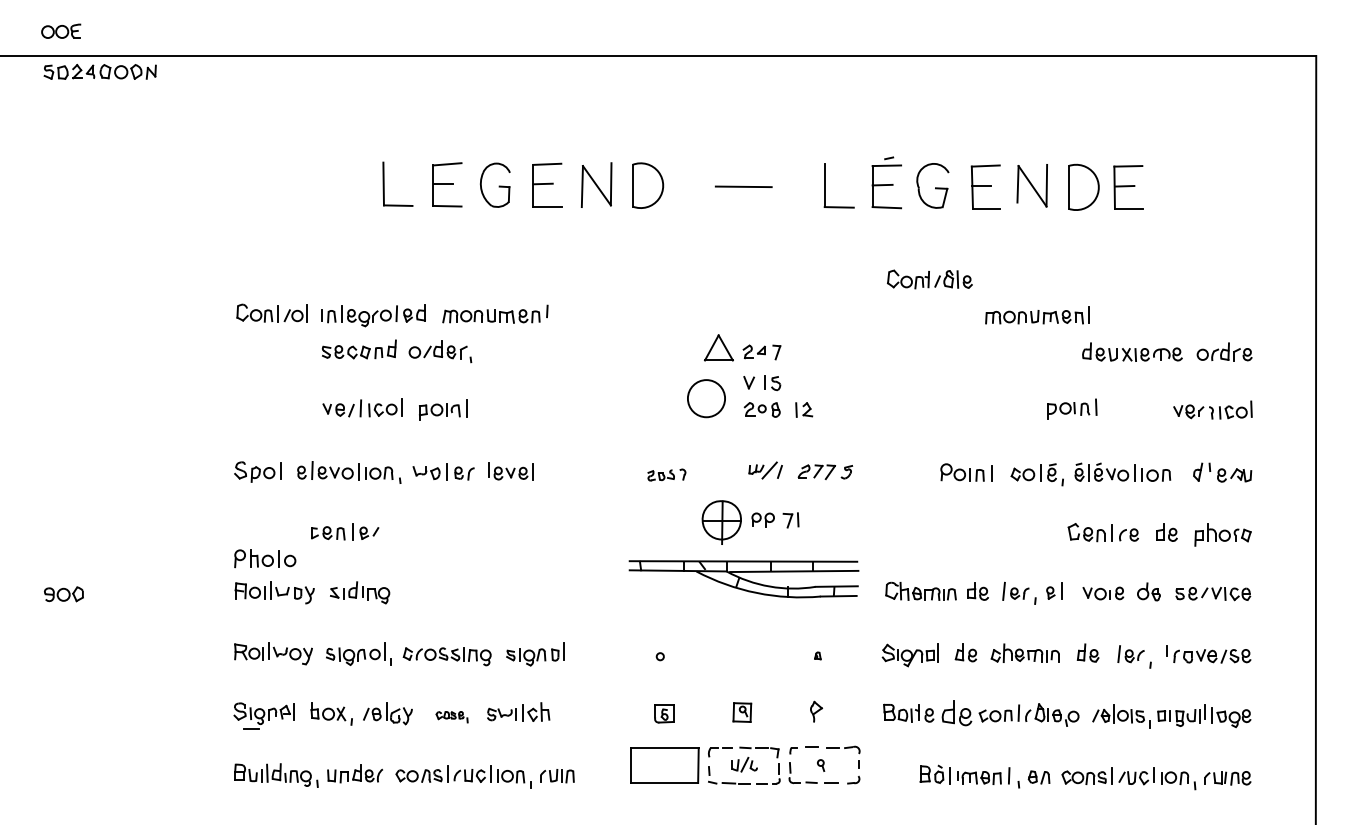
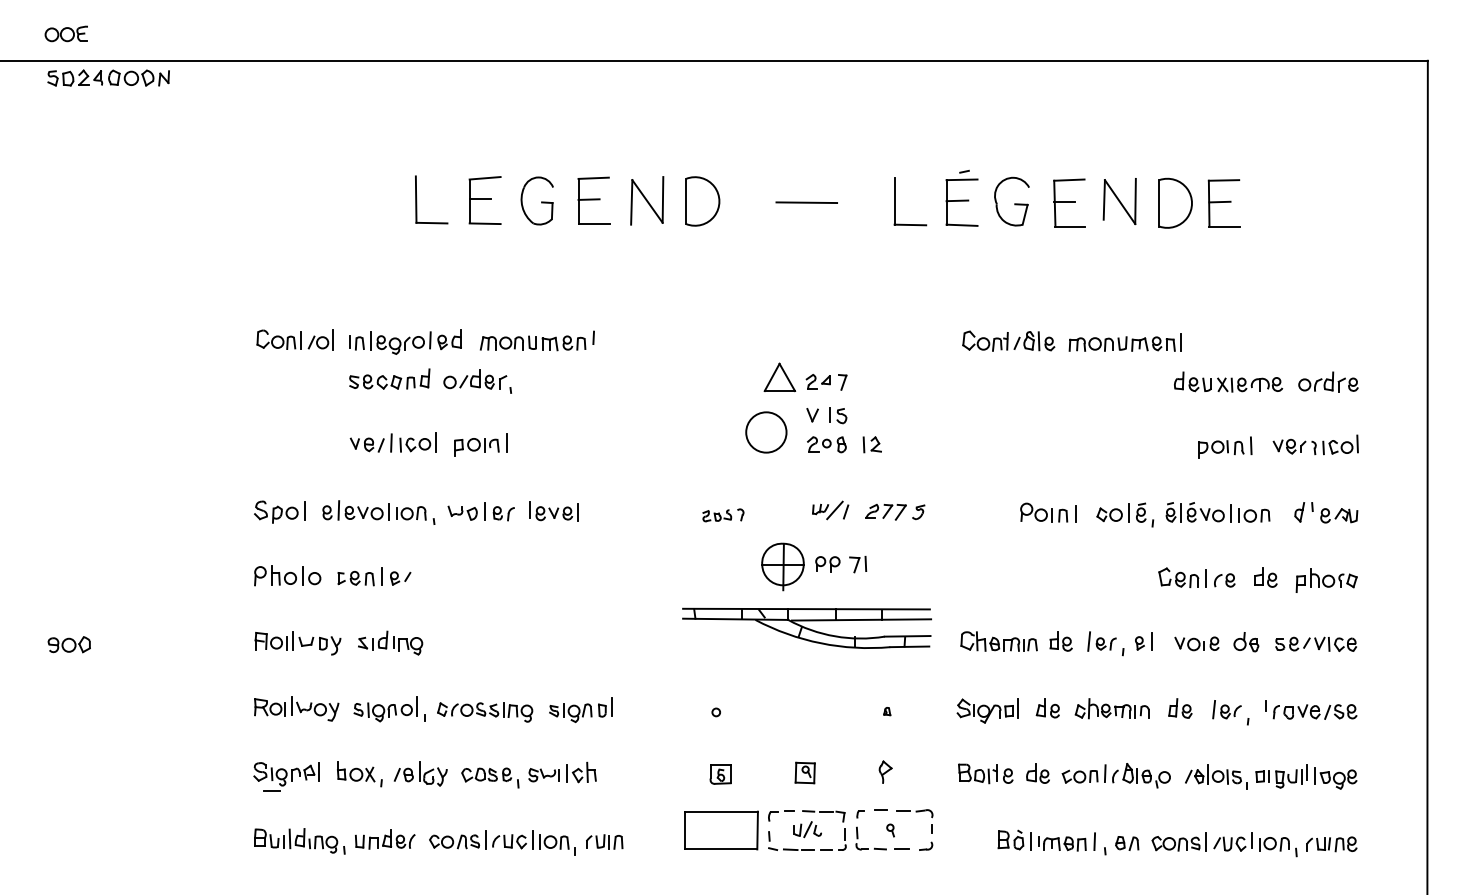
part: (929, 278) -> (1008, 340), moved
part: (1072, 408) -> (1225, 447), moved
part: (265, 558) -> (287, 575), moved
part: (956, 713) -> (1037, 773), size x0.71
part: (452, 716) -> (490, 777), size x1.67

